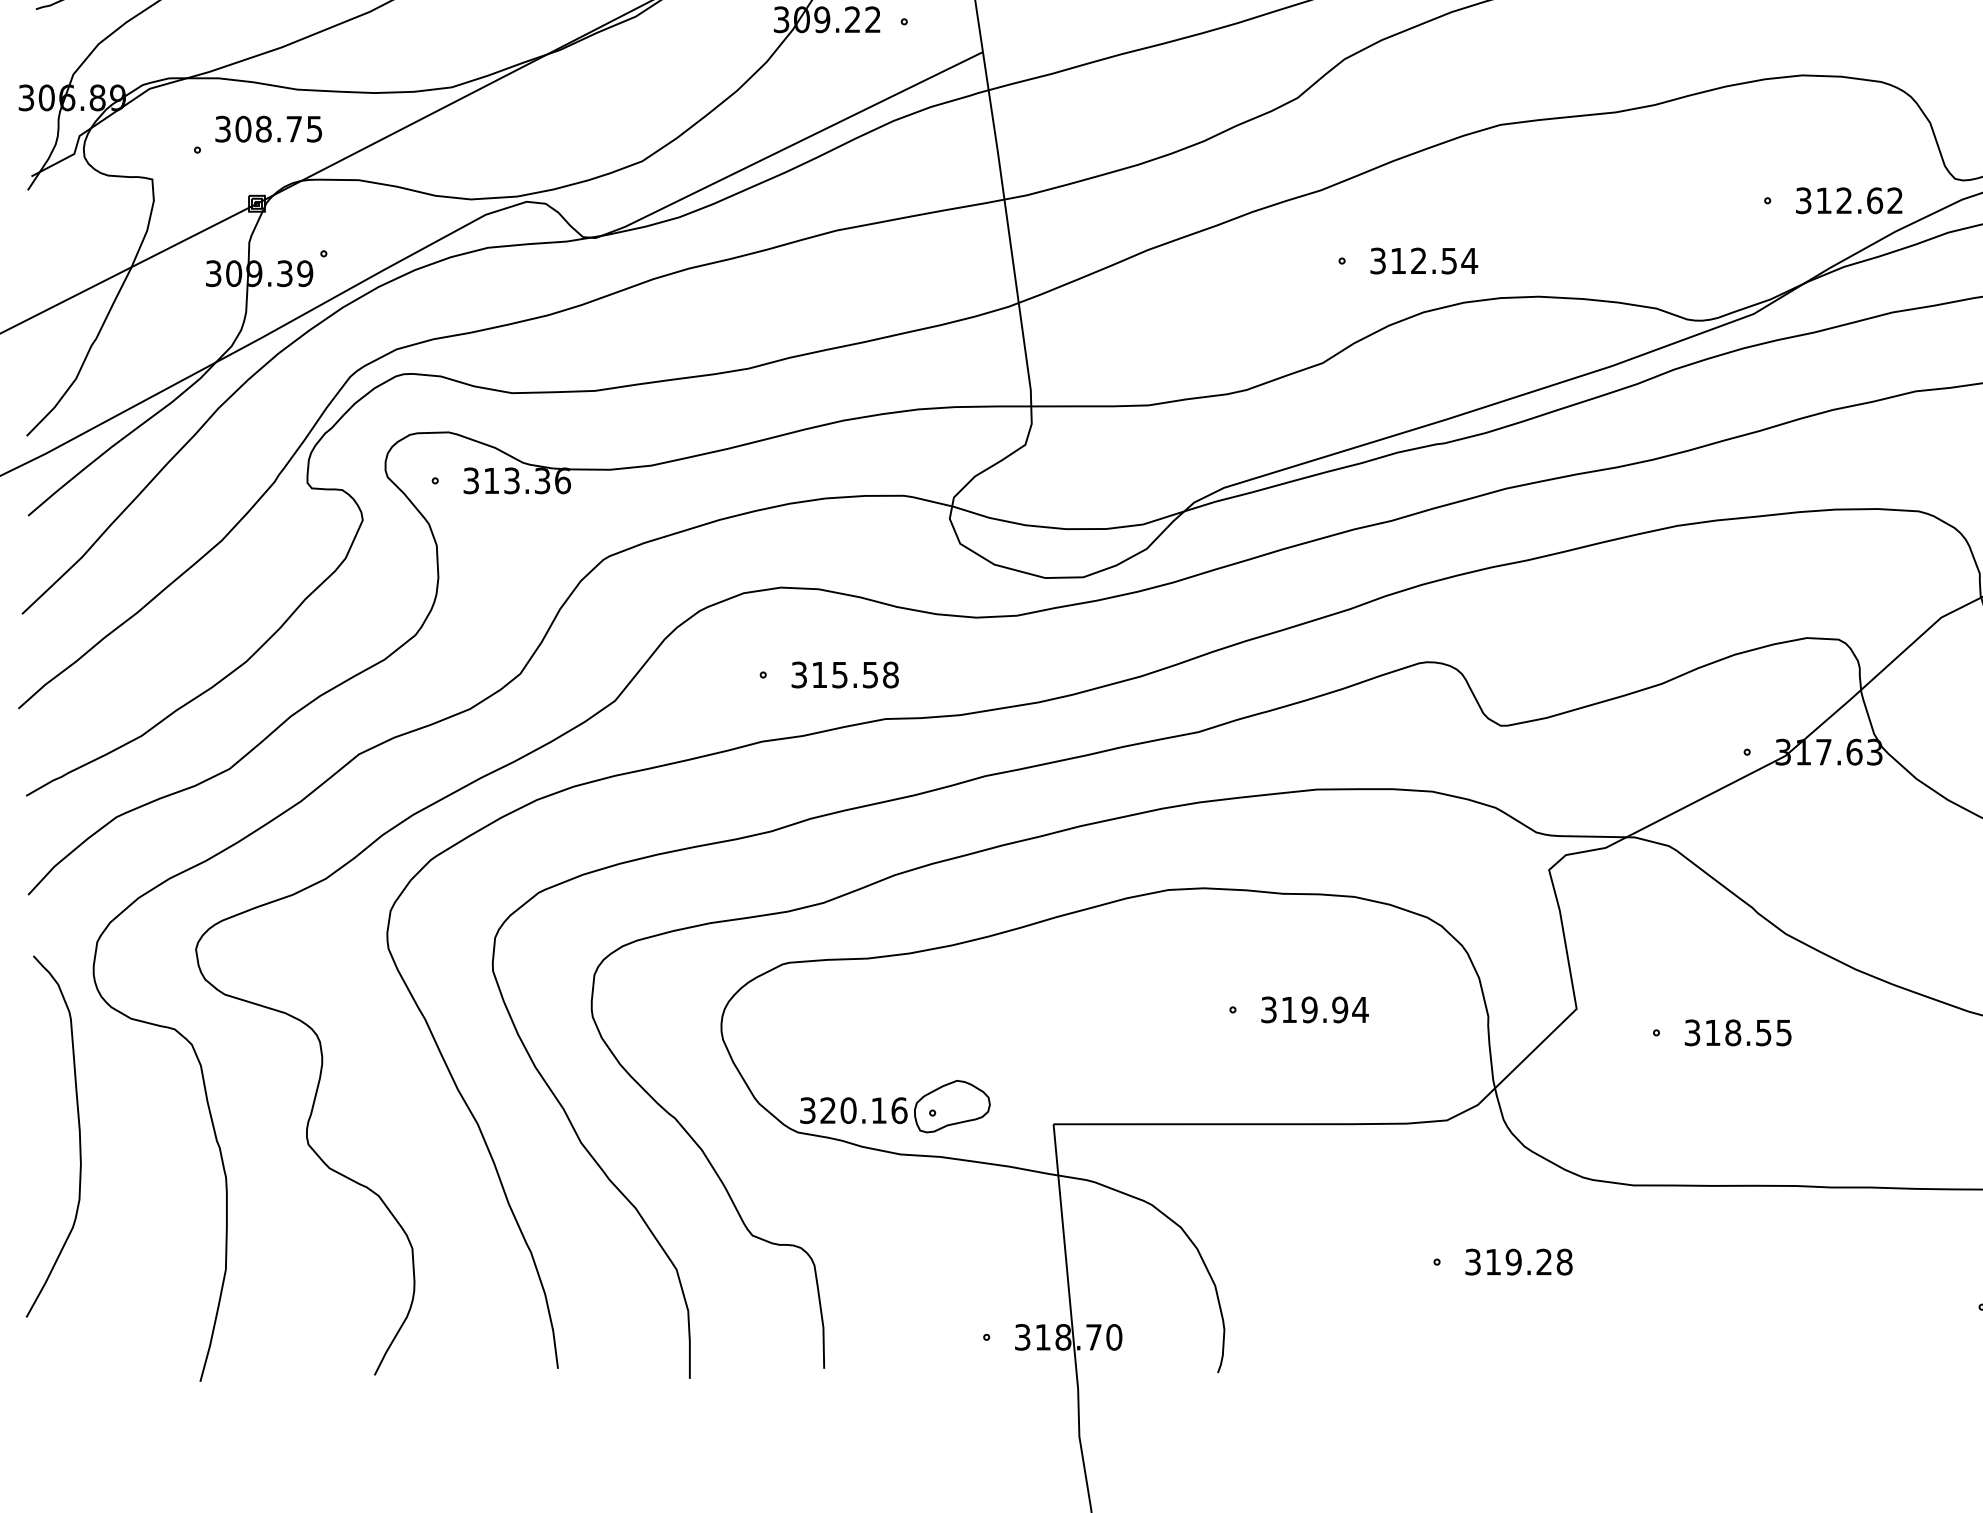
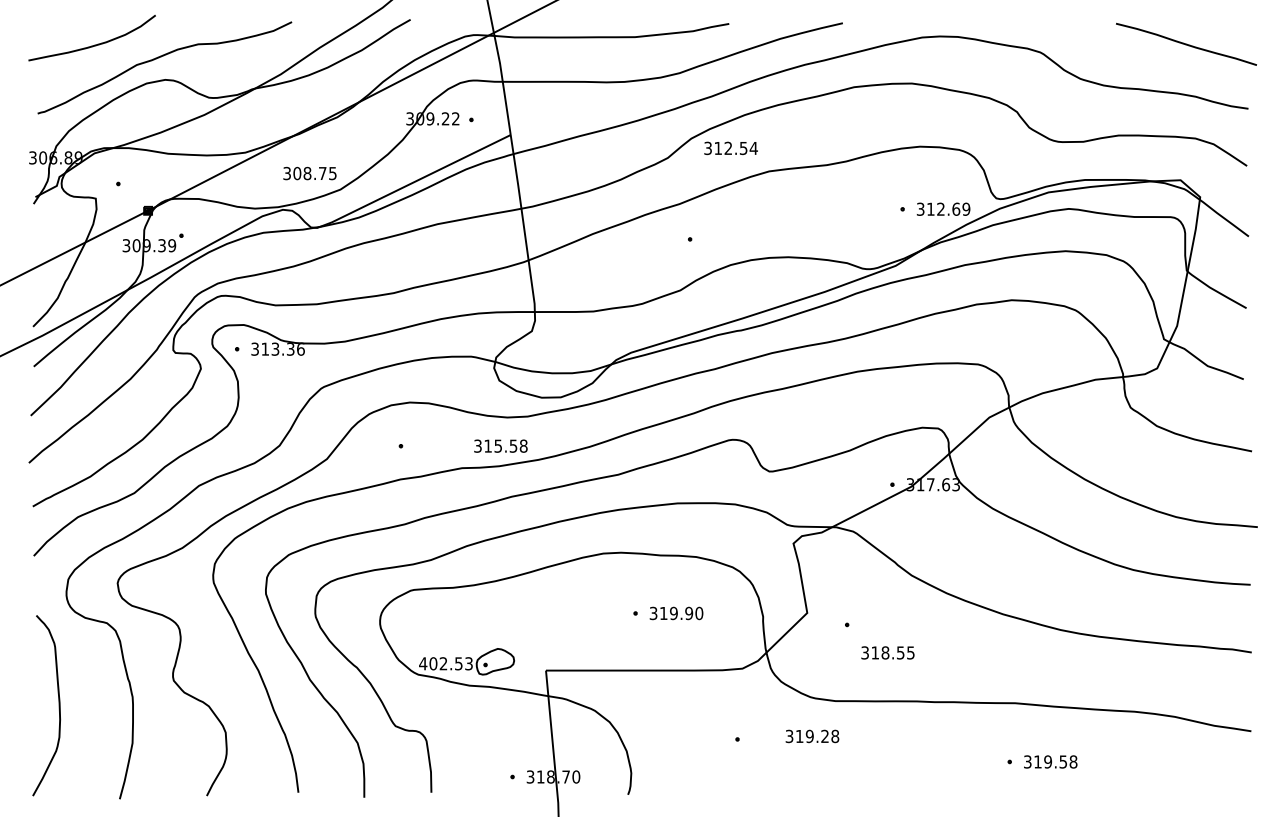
text: (267, 129) -> (309, 173), moved
text: (1895, 199) -> (966, 208), 312.62 -> 312.69
text: (1422, 261) -> (730, 148), moved
text: (844, 673) -> (500, 445), moved
text: (1360, 1009) -> (699, 613), 319.94 -> 319.90
text: (1737, 1031) -> (887, 652), moved
text: (854, 1110) -> (446, 663), 320.16 -> 402.53
curve: (77, 1136) -> (58, 705), moved
text: (1519, 1262) -> (812, 736), moved

